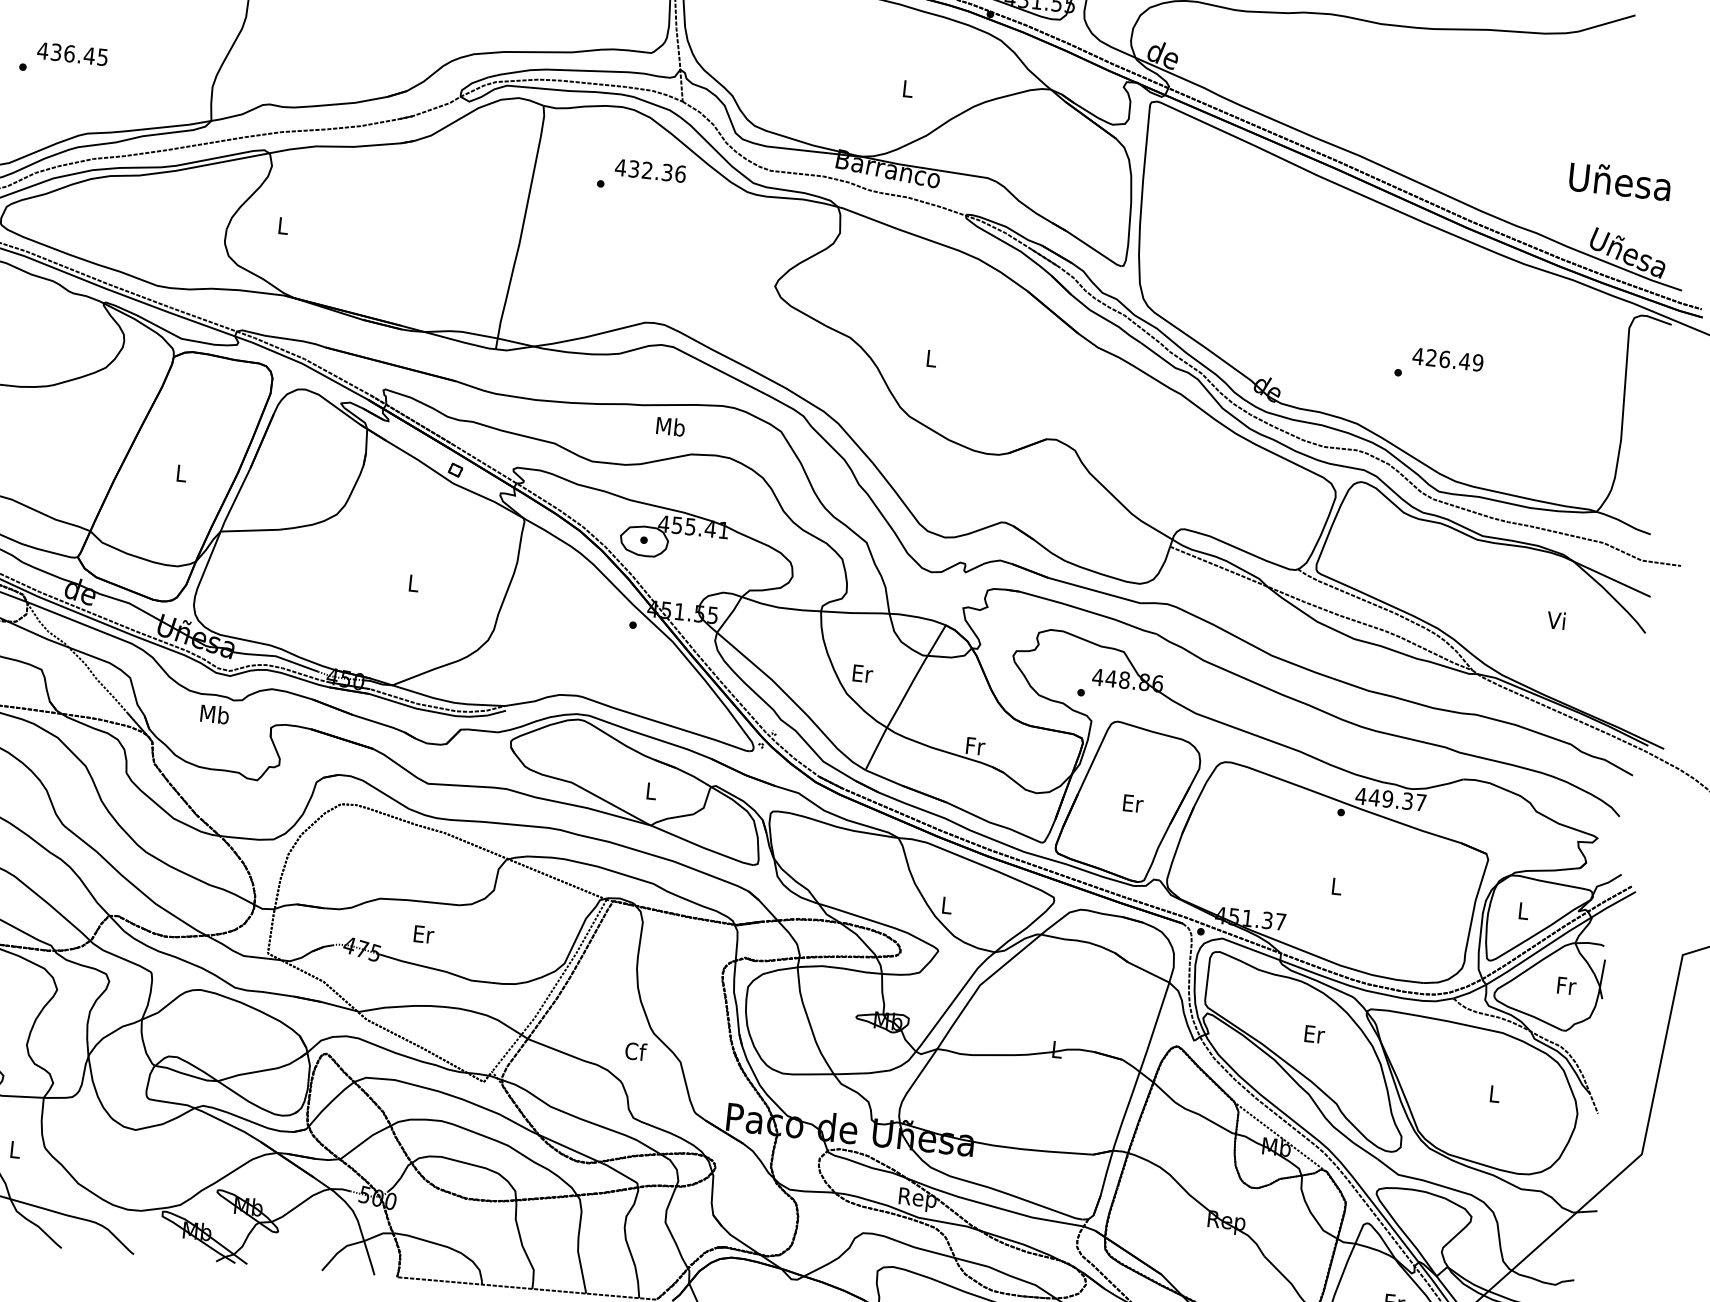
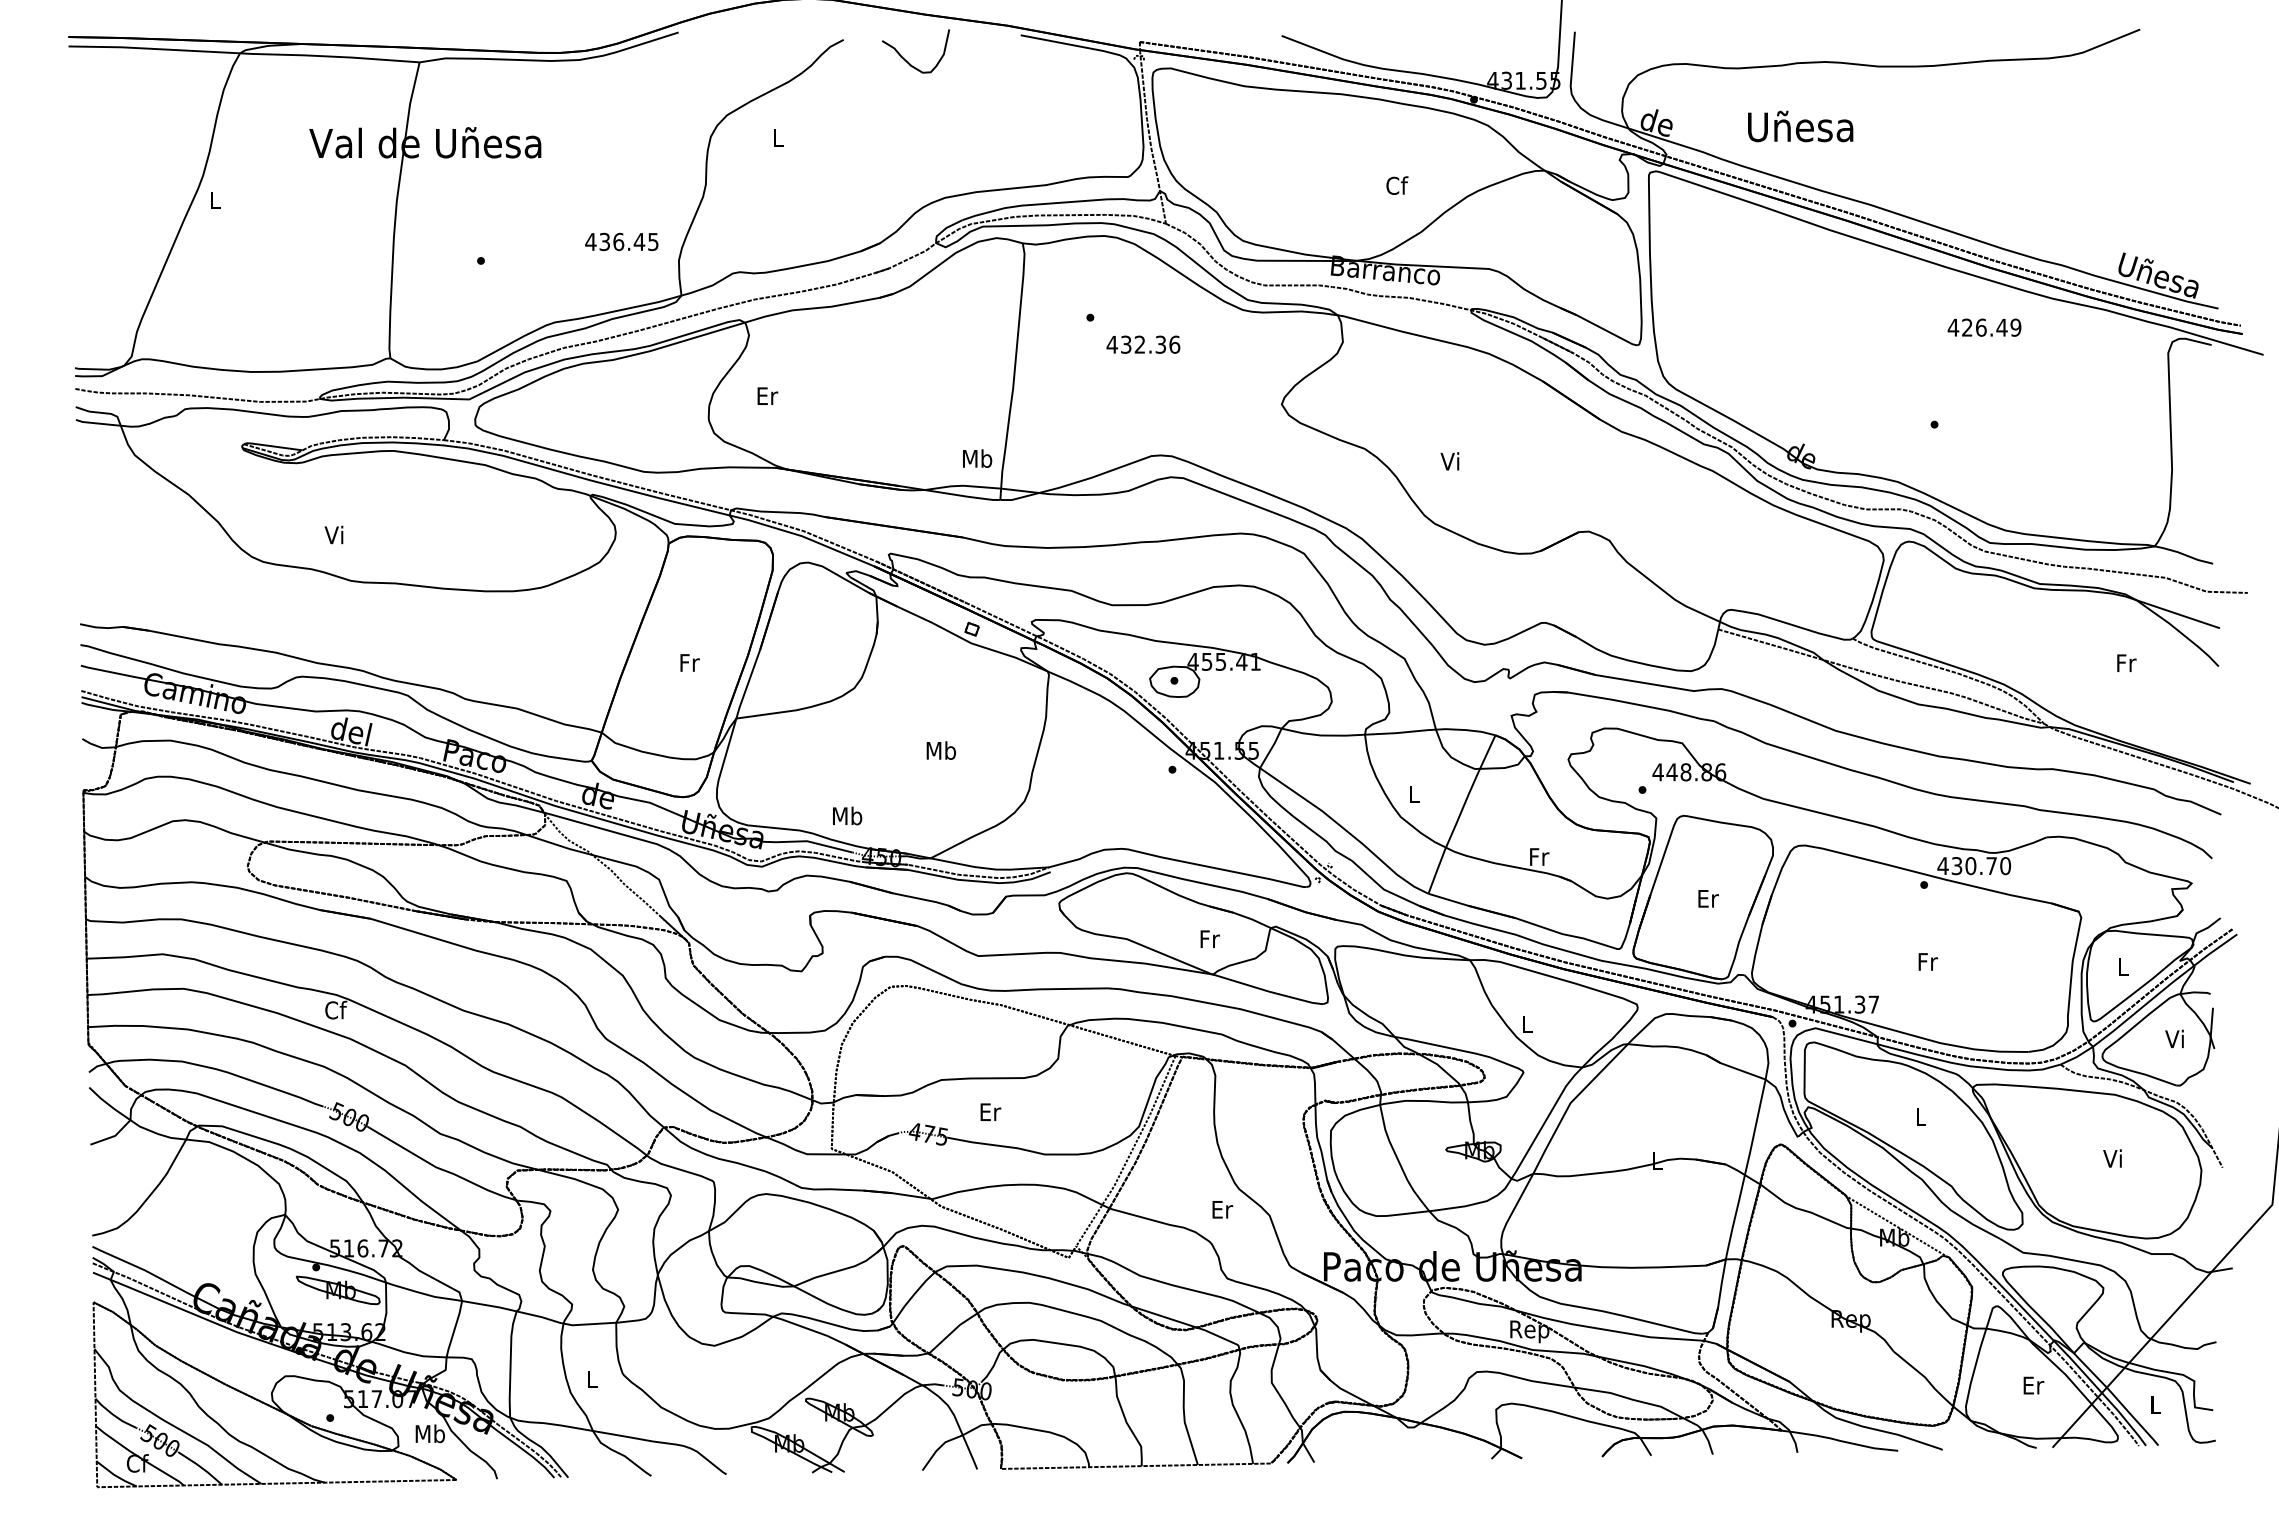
text: (72, 53) -> (621, 241), moved
text: (908, 88) -> (1397, 185), L -> Cf
text: (650, 170) -> (1143, 344), moved
text: (1620, 181) -> (1800, 126), moved
text: (283, 225) -> (767, 395), L -> Er
text: (929, 358) -> (1449, 461), L -> Vi
text: (1447, 359) -> (1984, 327), moved
text: (670, 426) -> (977, 458), moved
text: (181, 473) -> (689, 662), L -> Fr
text: (412, 583) -> (940, 750), L -> Mb
text: (1556, 620) -> (2125, 662), Vi -> Fr
text: (863, 673) -> (1415, 794), Er -> L
text: (214, 713) -> (847, 815), moved
text: (651, 791) -> (1209, 939), L -> Fr
text: (1397, 800) -> (1981, 866), 449.37 -> 430.70
text: (1336, 886) -> (1927, 961), L -> Fr
text: (1566, 985) -> (2175, 1038), Fr -> Vi
text: (1314, 1033) -> (1921, 1116), Er -> L
text: (635, 1051) -> (1222, 1209), Cf -> Er
text: (1493, 1093) -> (2112, 1158), L -> Vi

